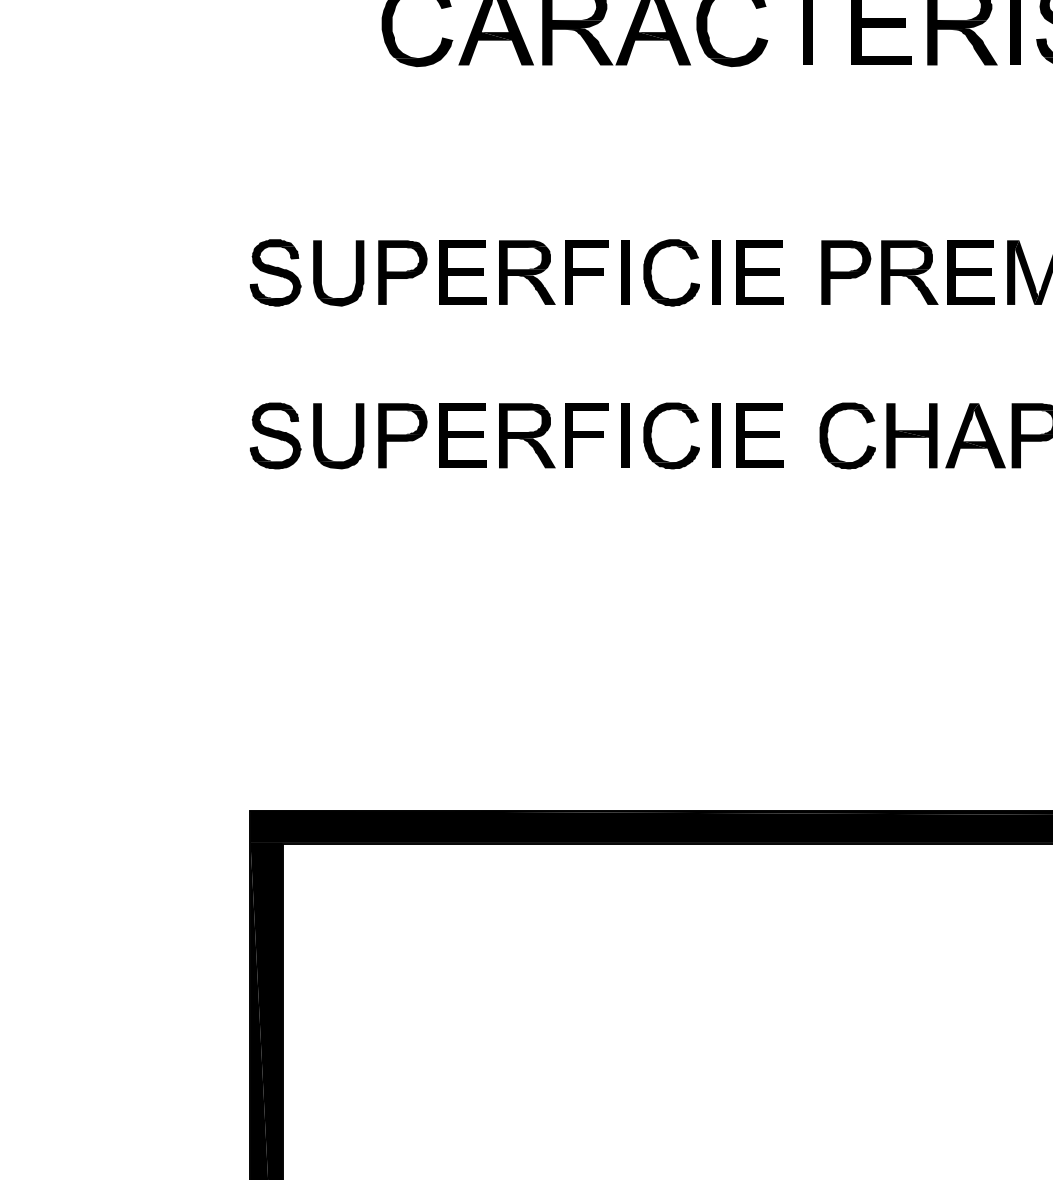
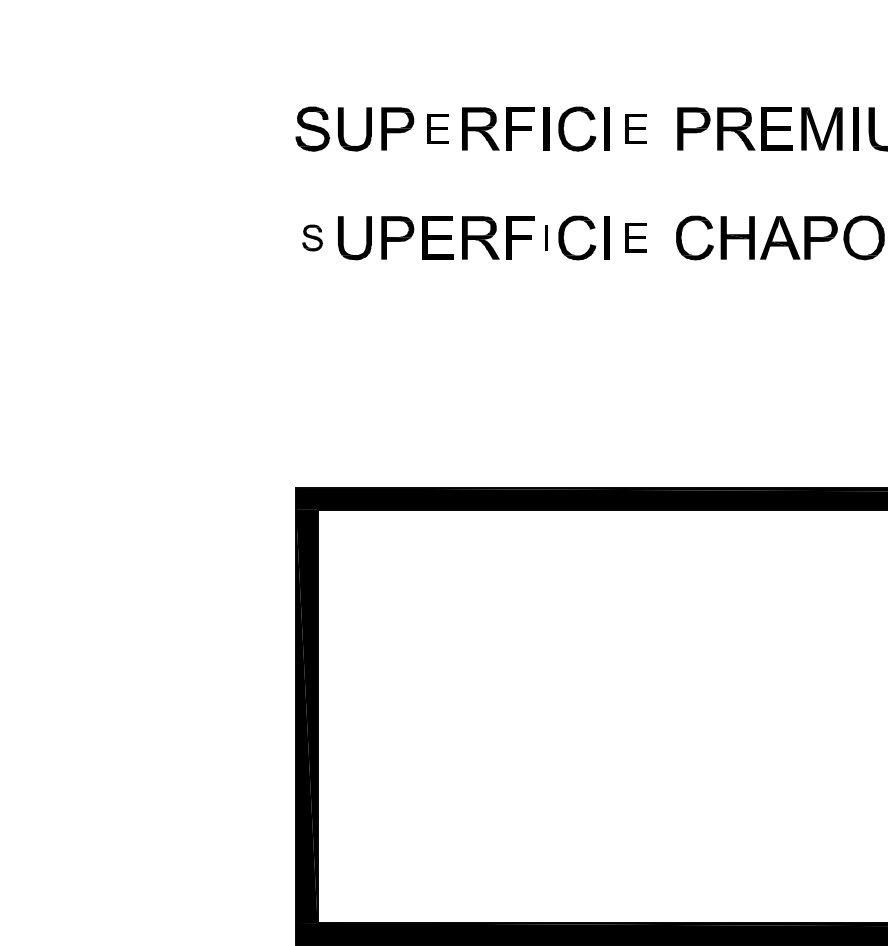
part: (462, 271) -> (437, 128), size x0.7
part: (758, 271) -> (635, 128), size x0.7
part: (275, 435) -> (312, 237), size x0.6
part: (625, 435) -> (546, 237), size x0.6
part: (758, 435) -> (635, 237), size x0.7

